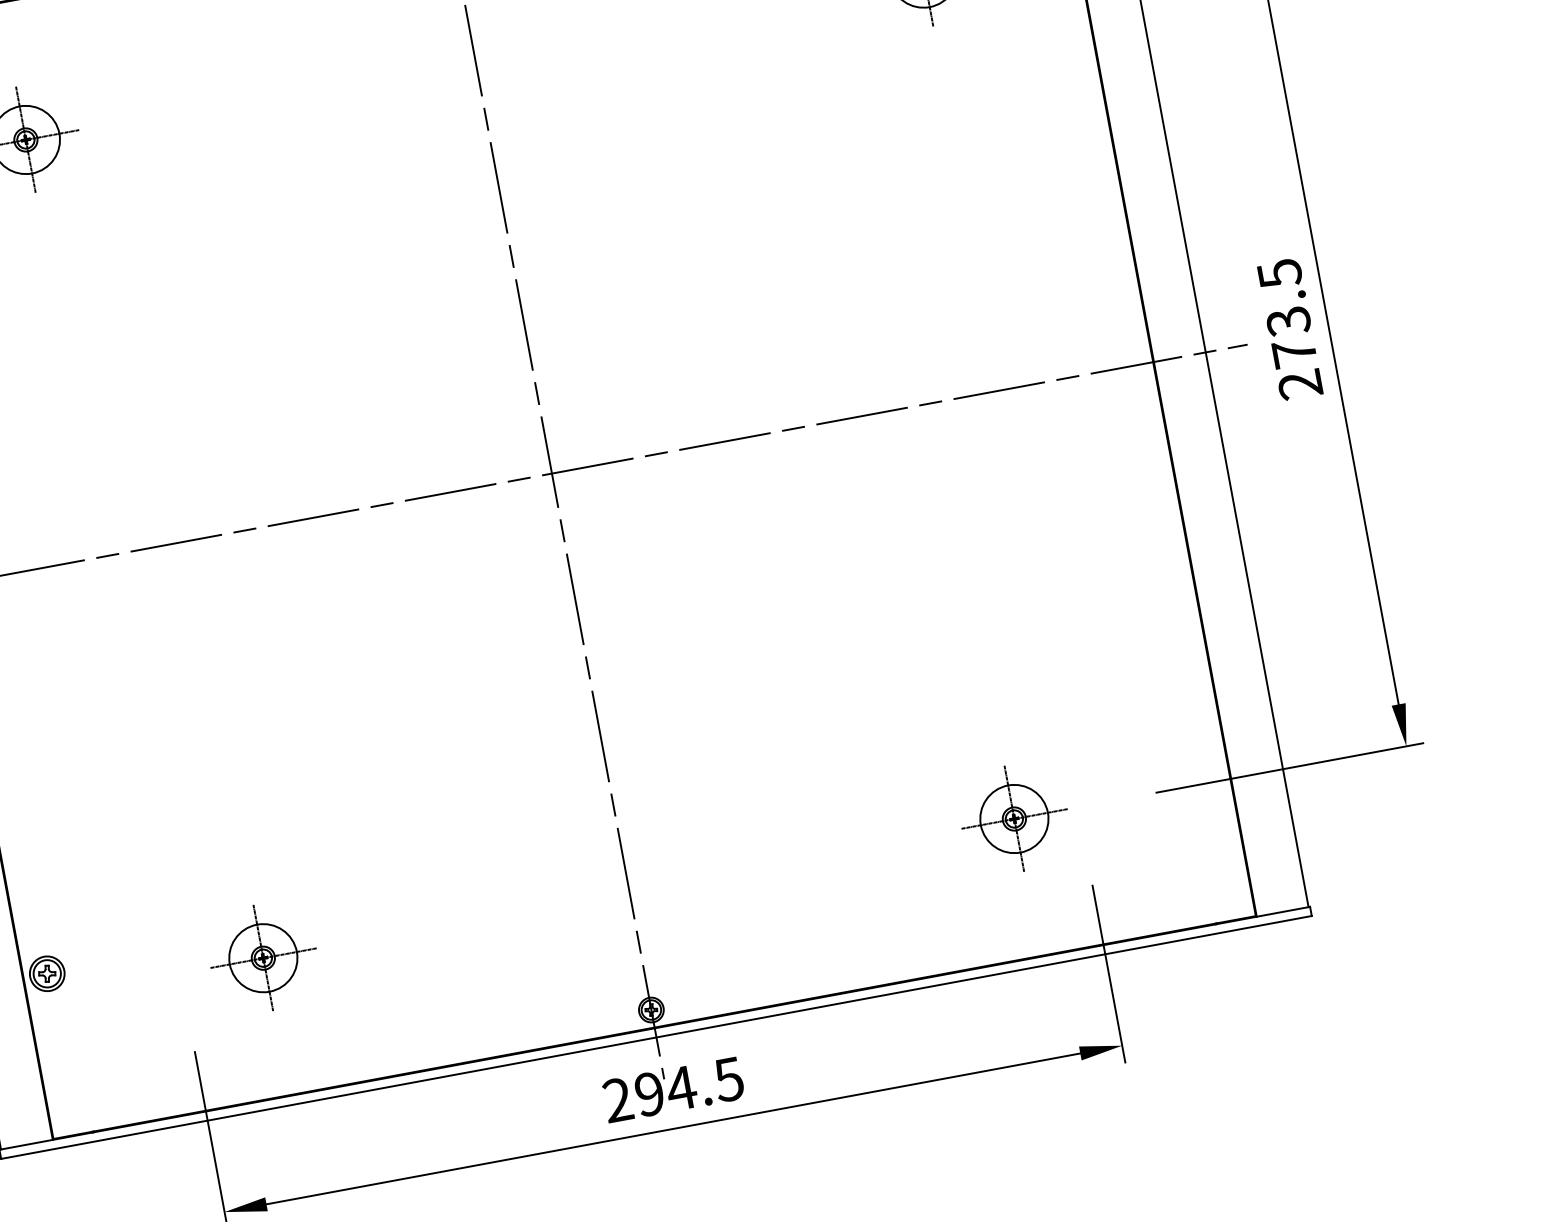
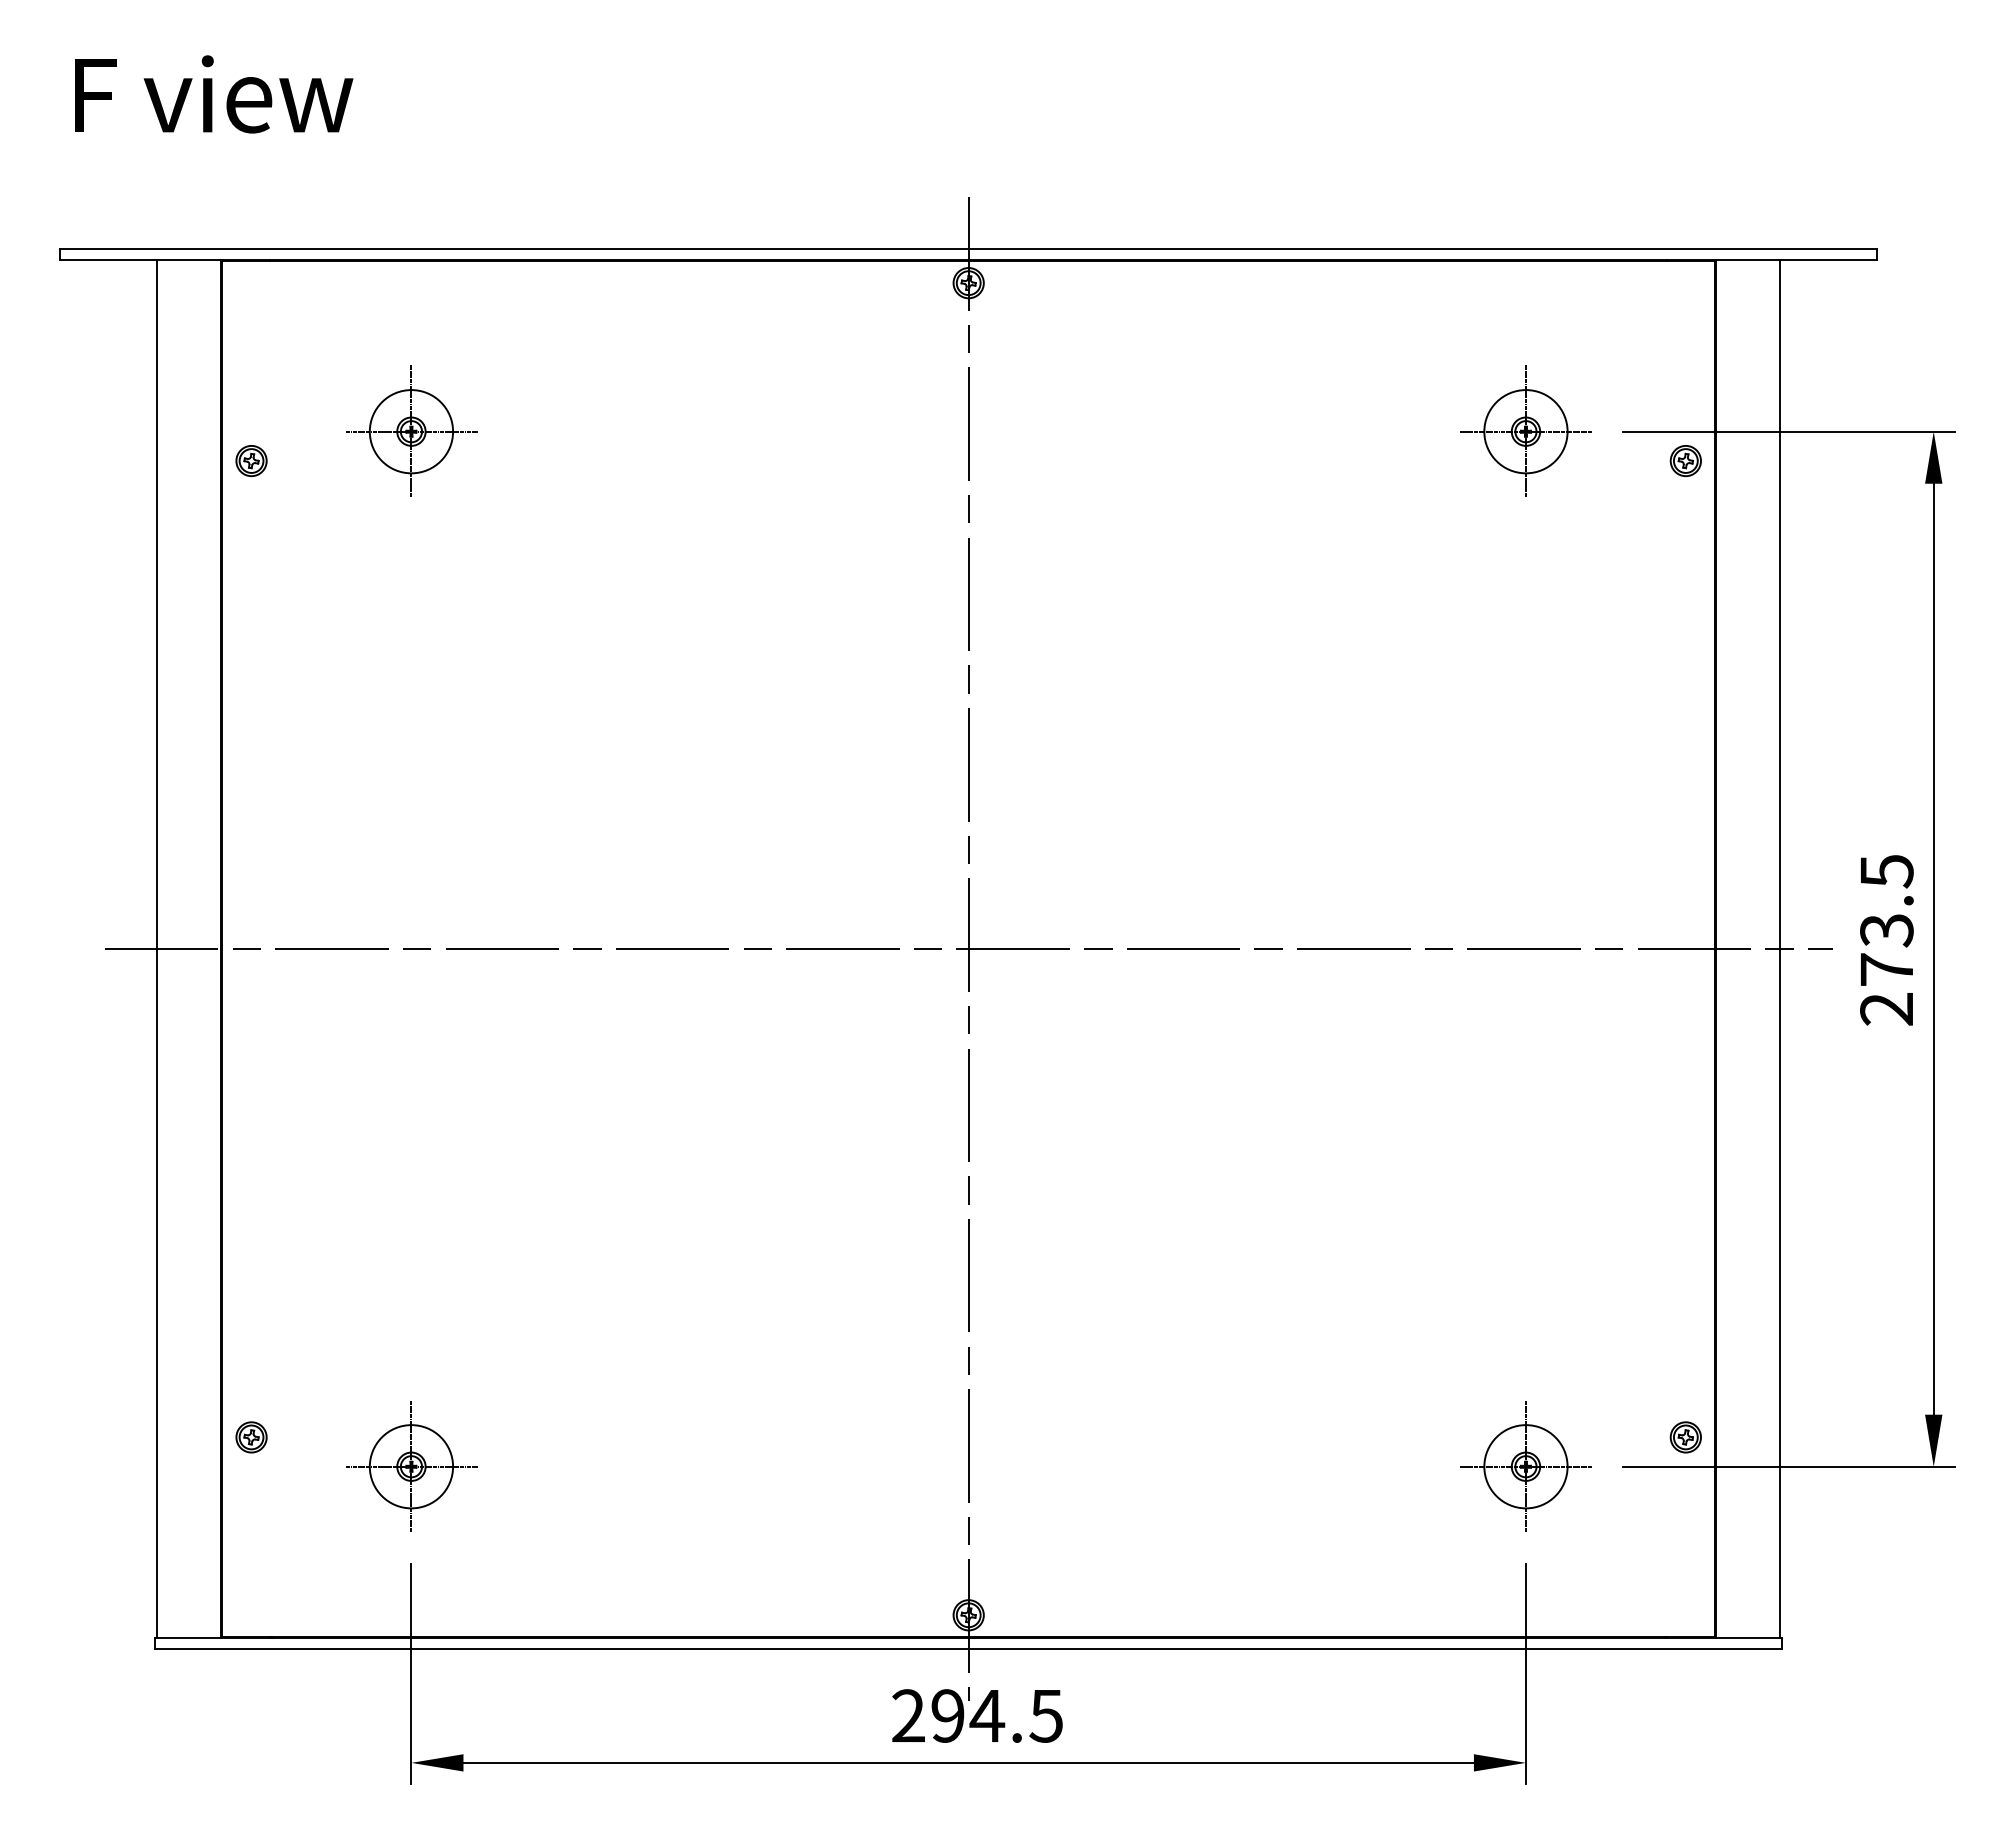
part: (1202, 759) -> (1685, 1437), added
part: (1013, 818) -> (1525, 1466), moved
part: (263, 958) -> (411, 1466), moved
part: (47, 973) -> (251, 1437), size x0.71

